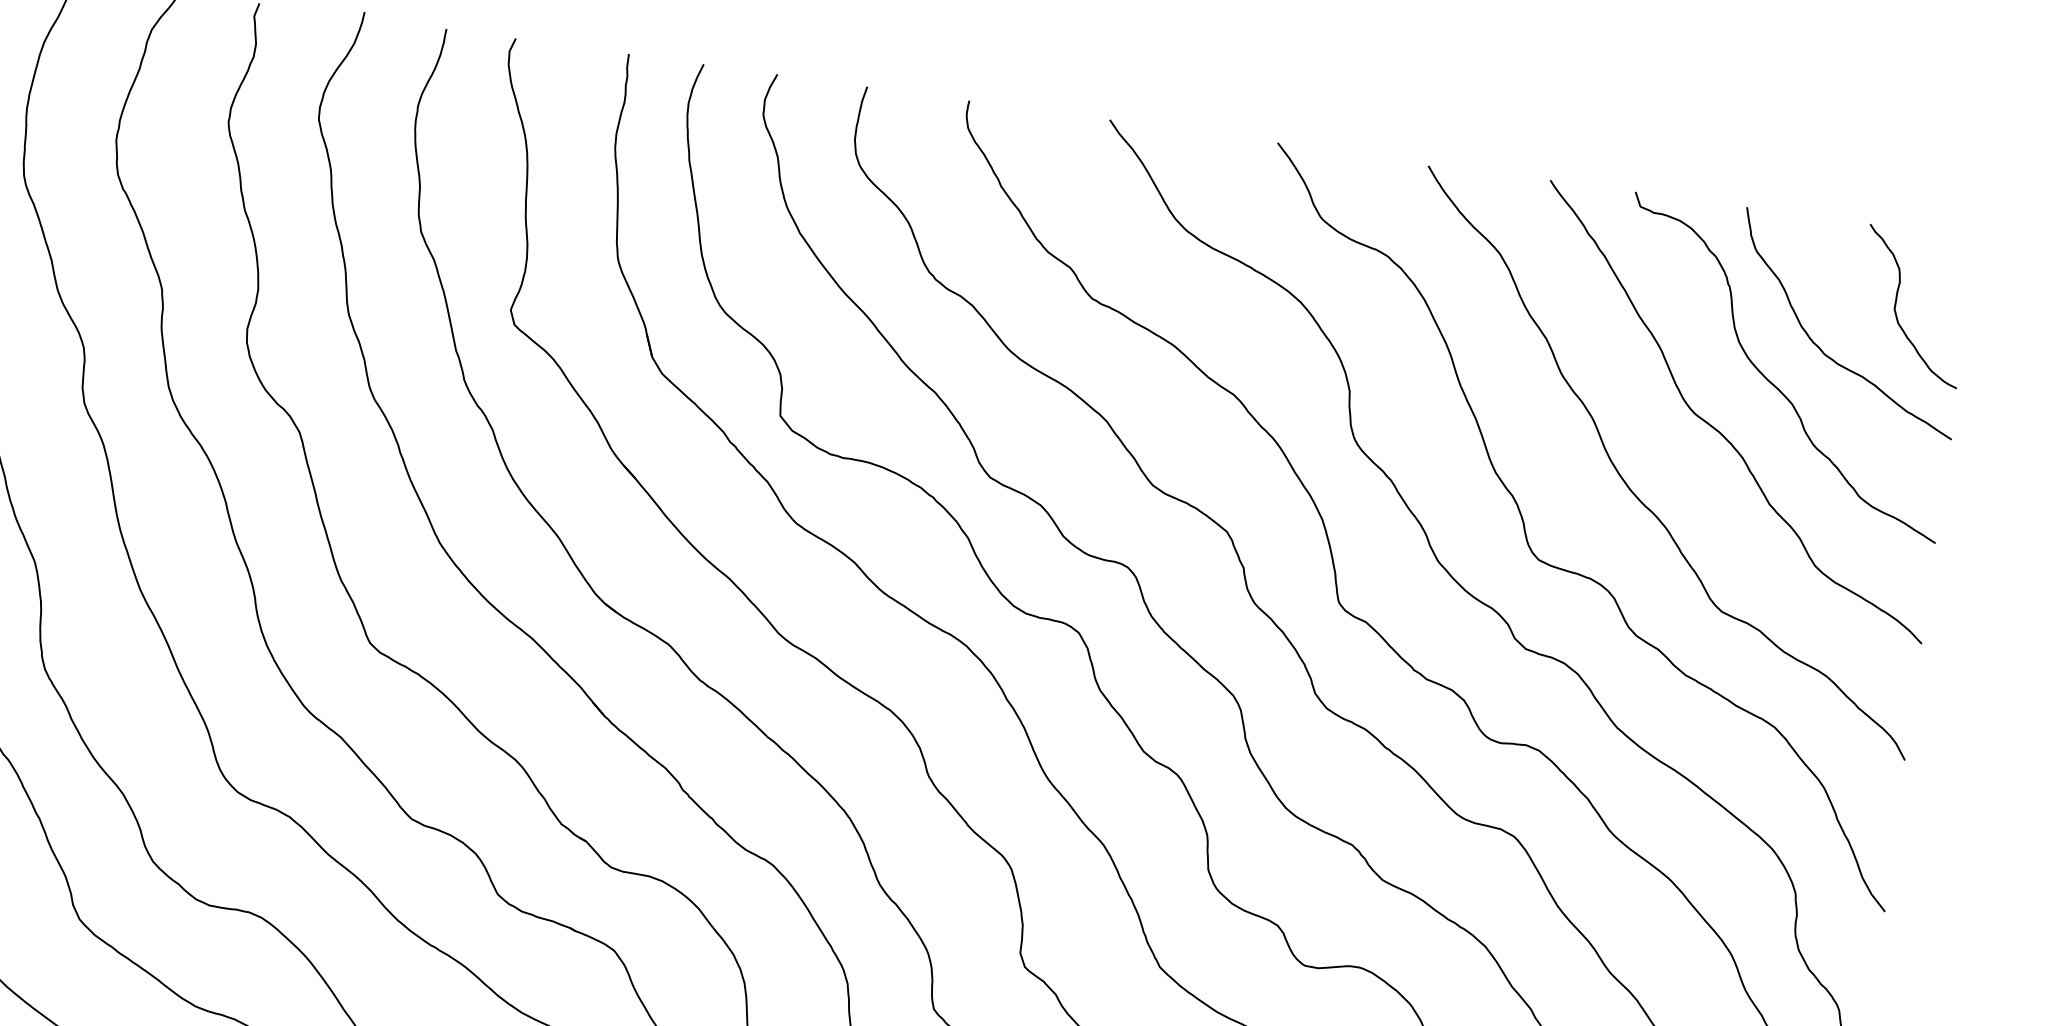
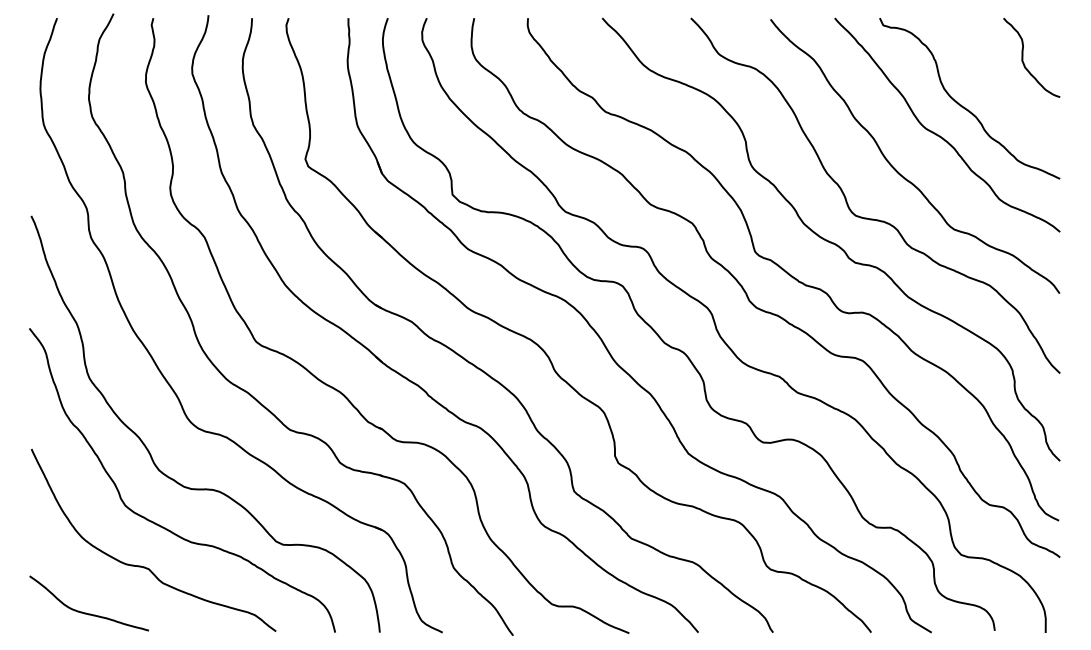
curve: (1823, 349) -> (988, 86), removed

